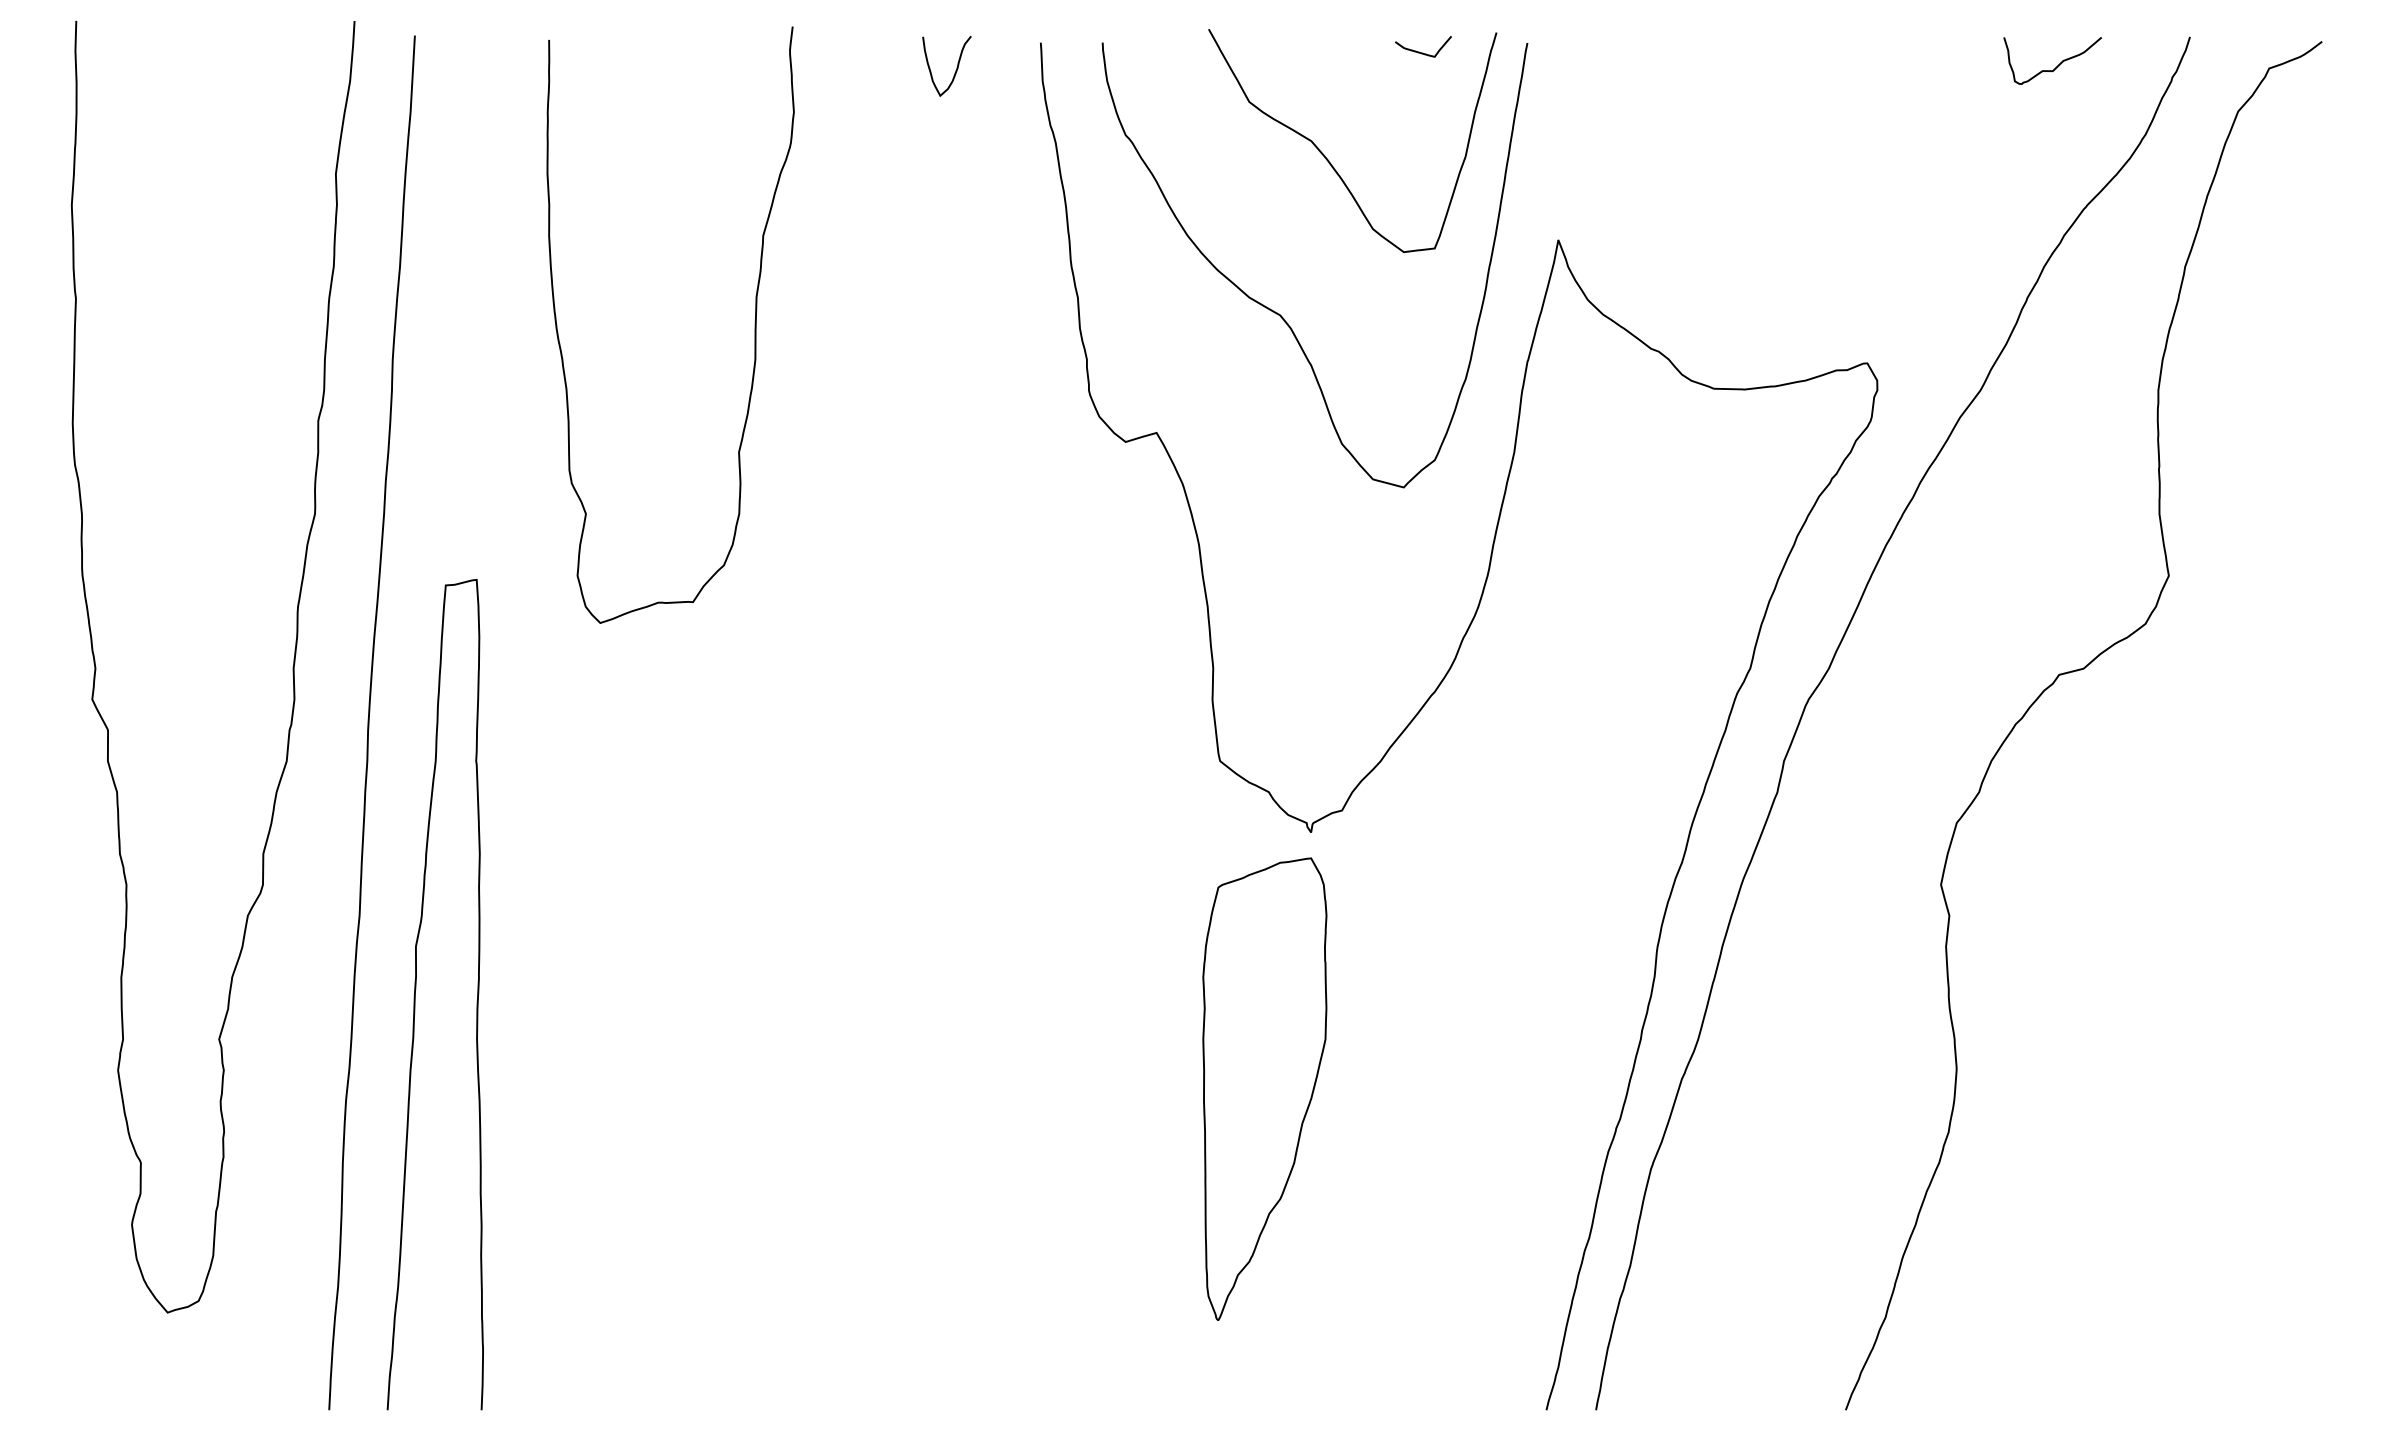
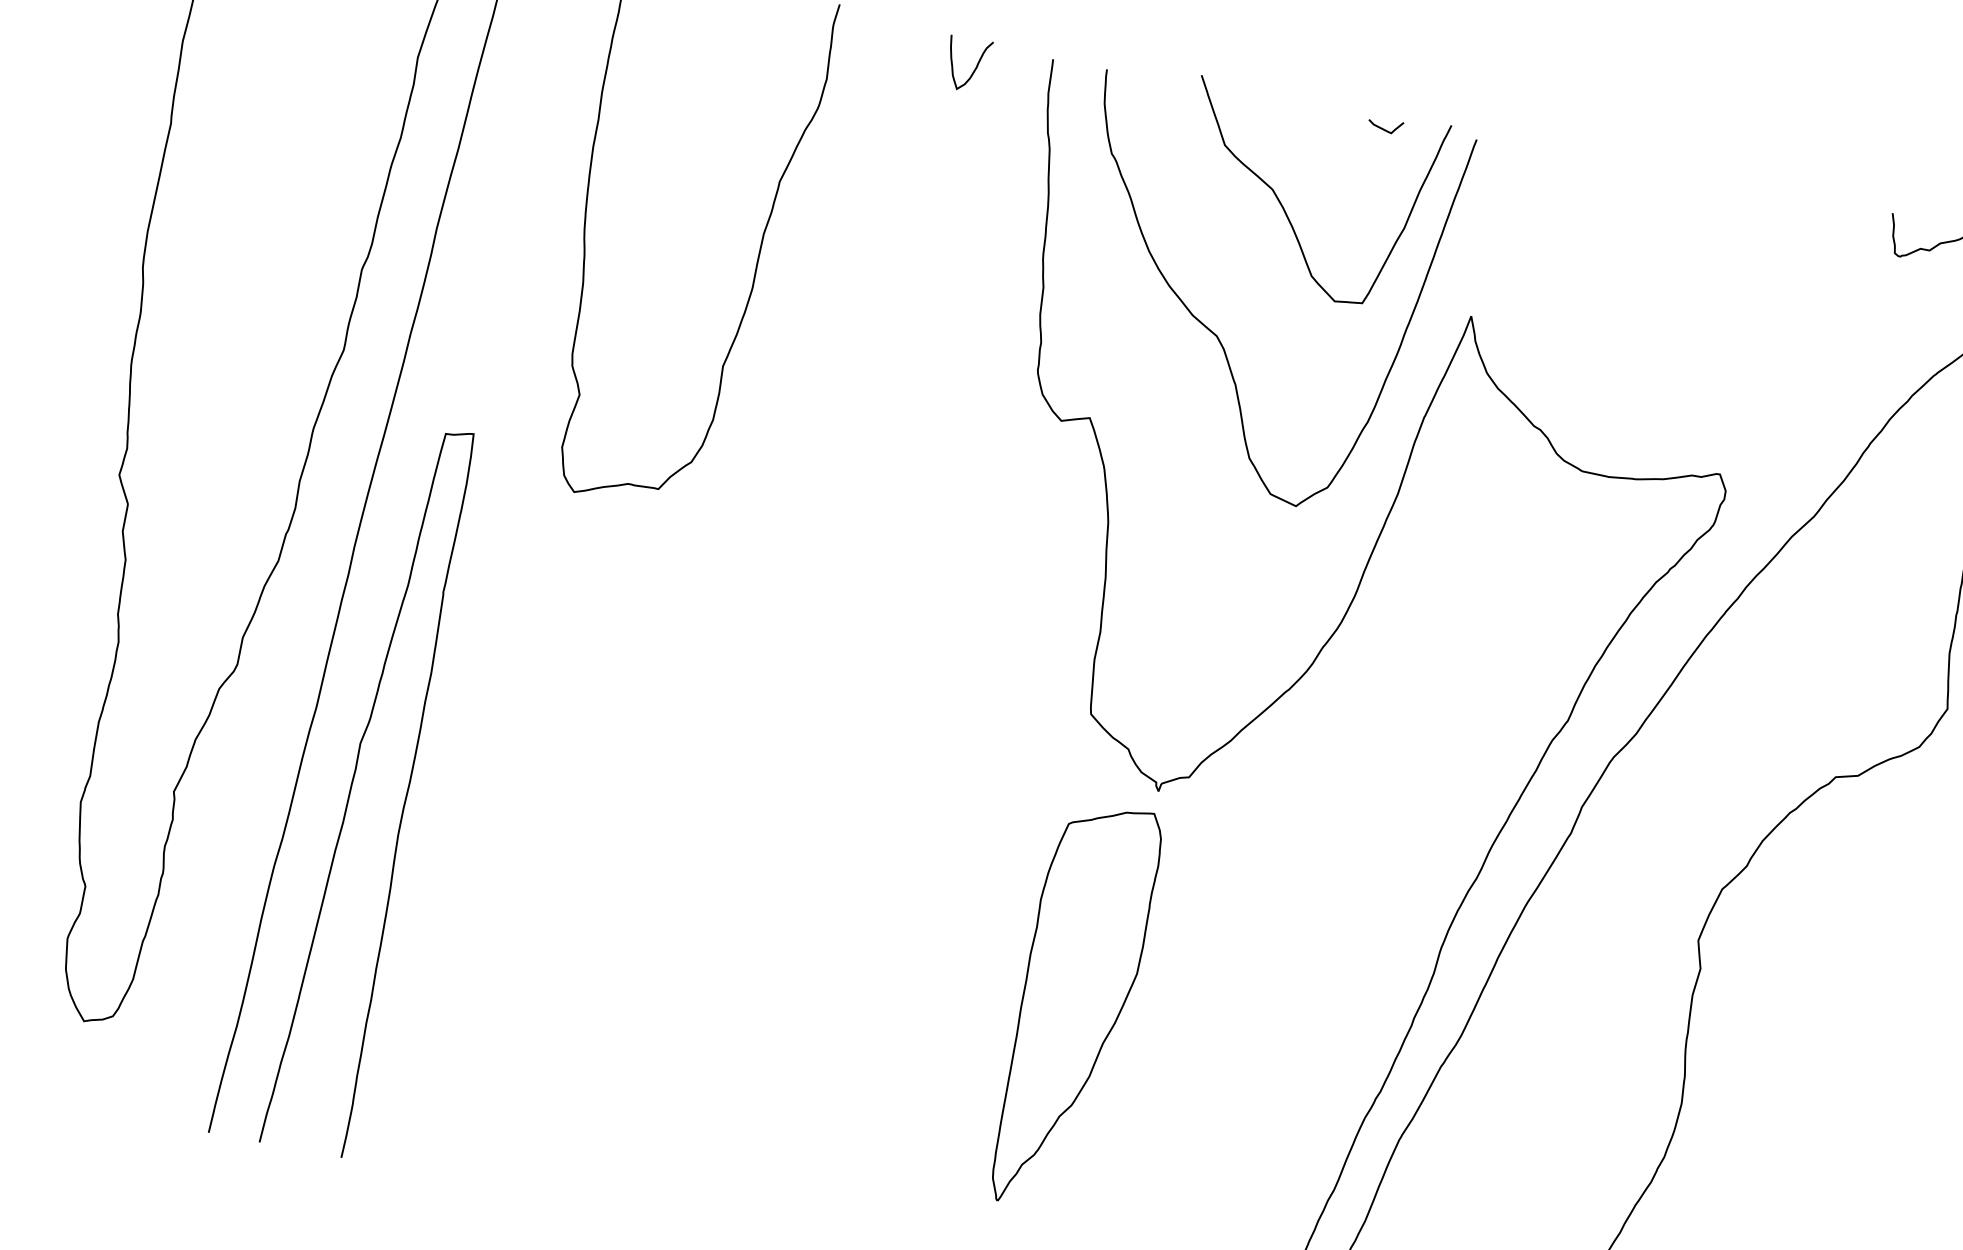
part: (1423, 46) -> (1385, 125), size x0.7

